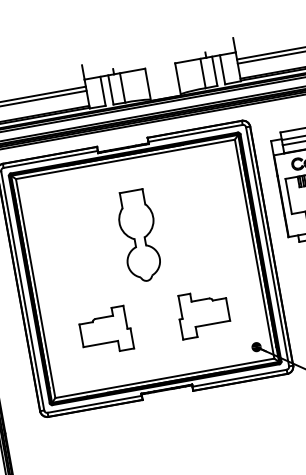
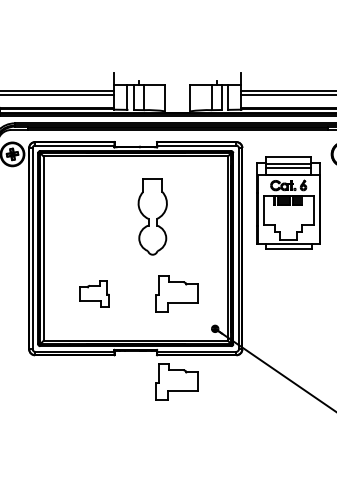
part: (138, 235) -> (152, 216), moved
part: (105, 330) -> (94, 293), size x0.7
part: (221, 417) -> (176, 381), added

